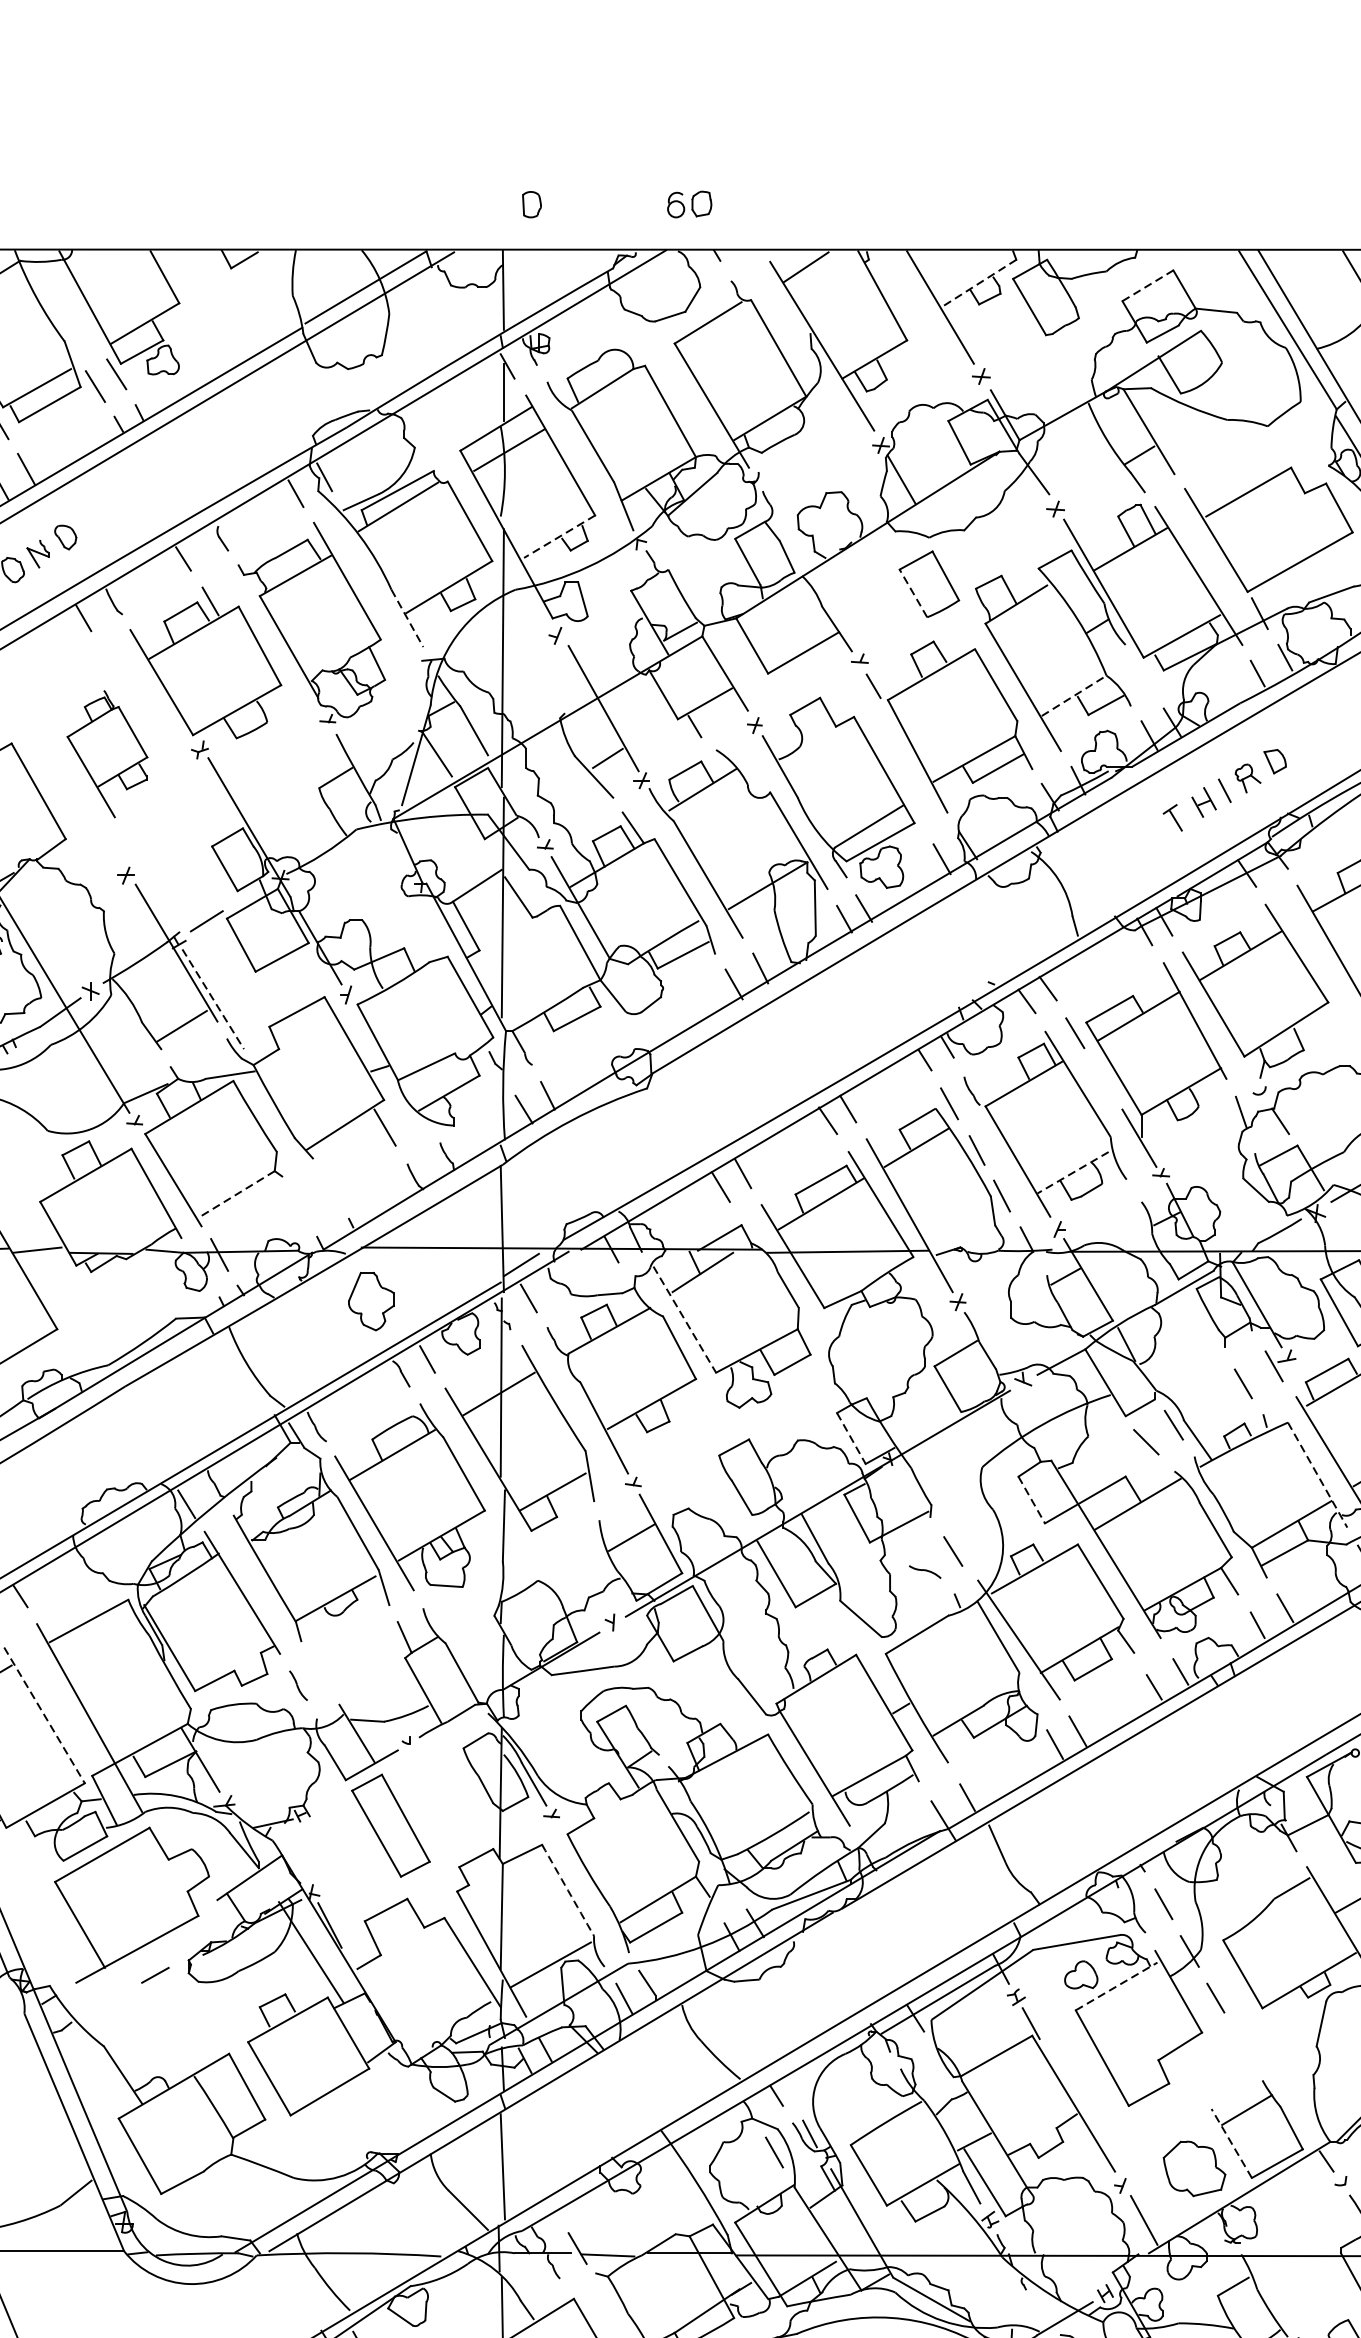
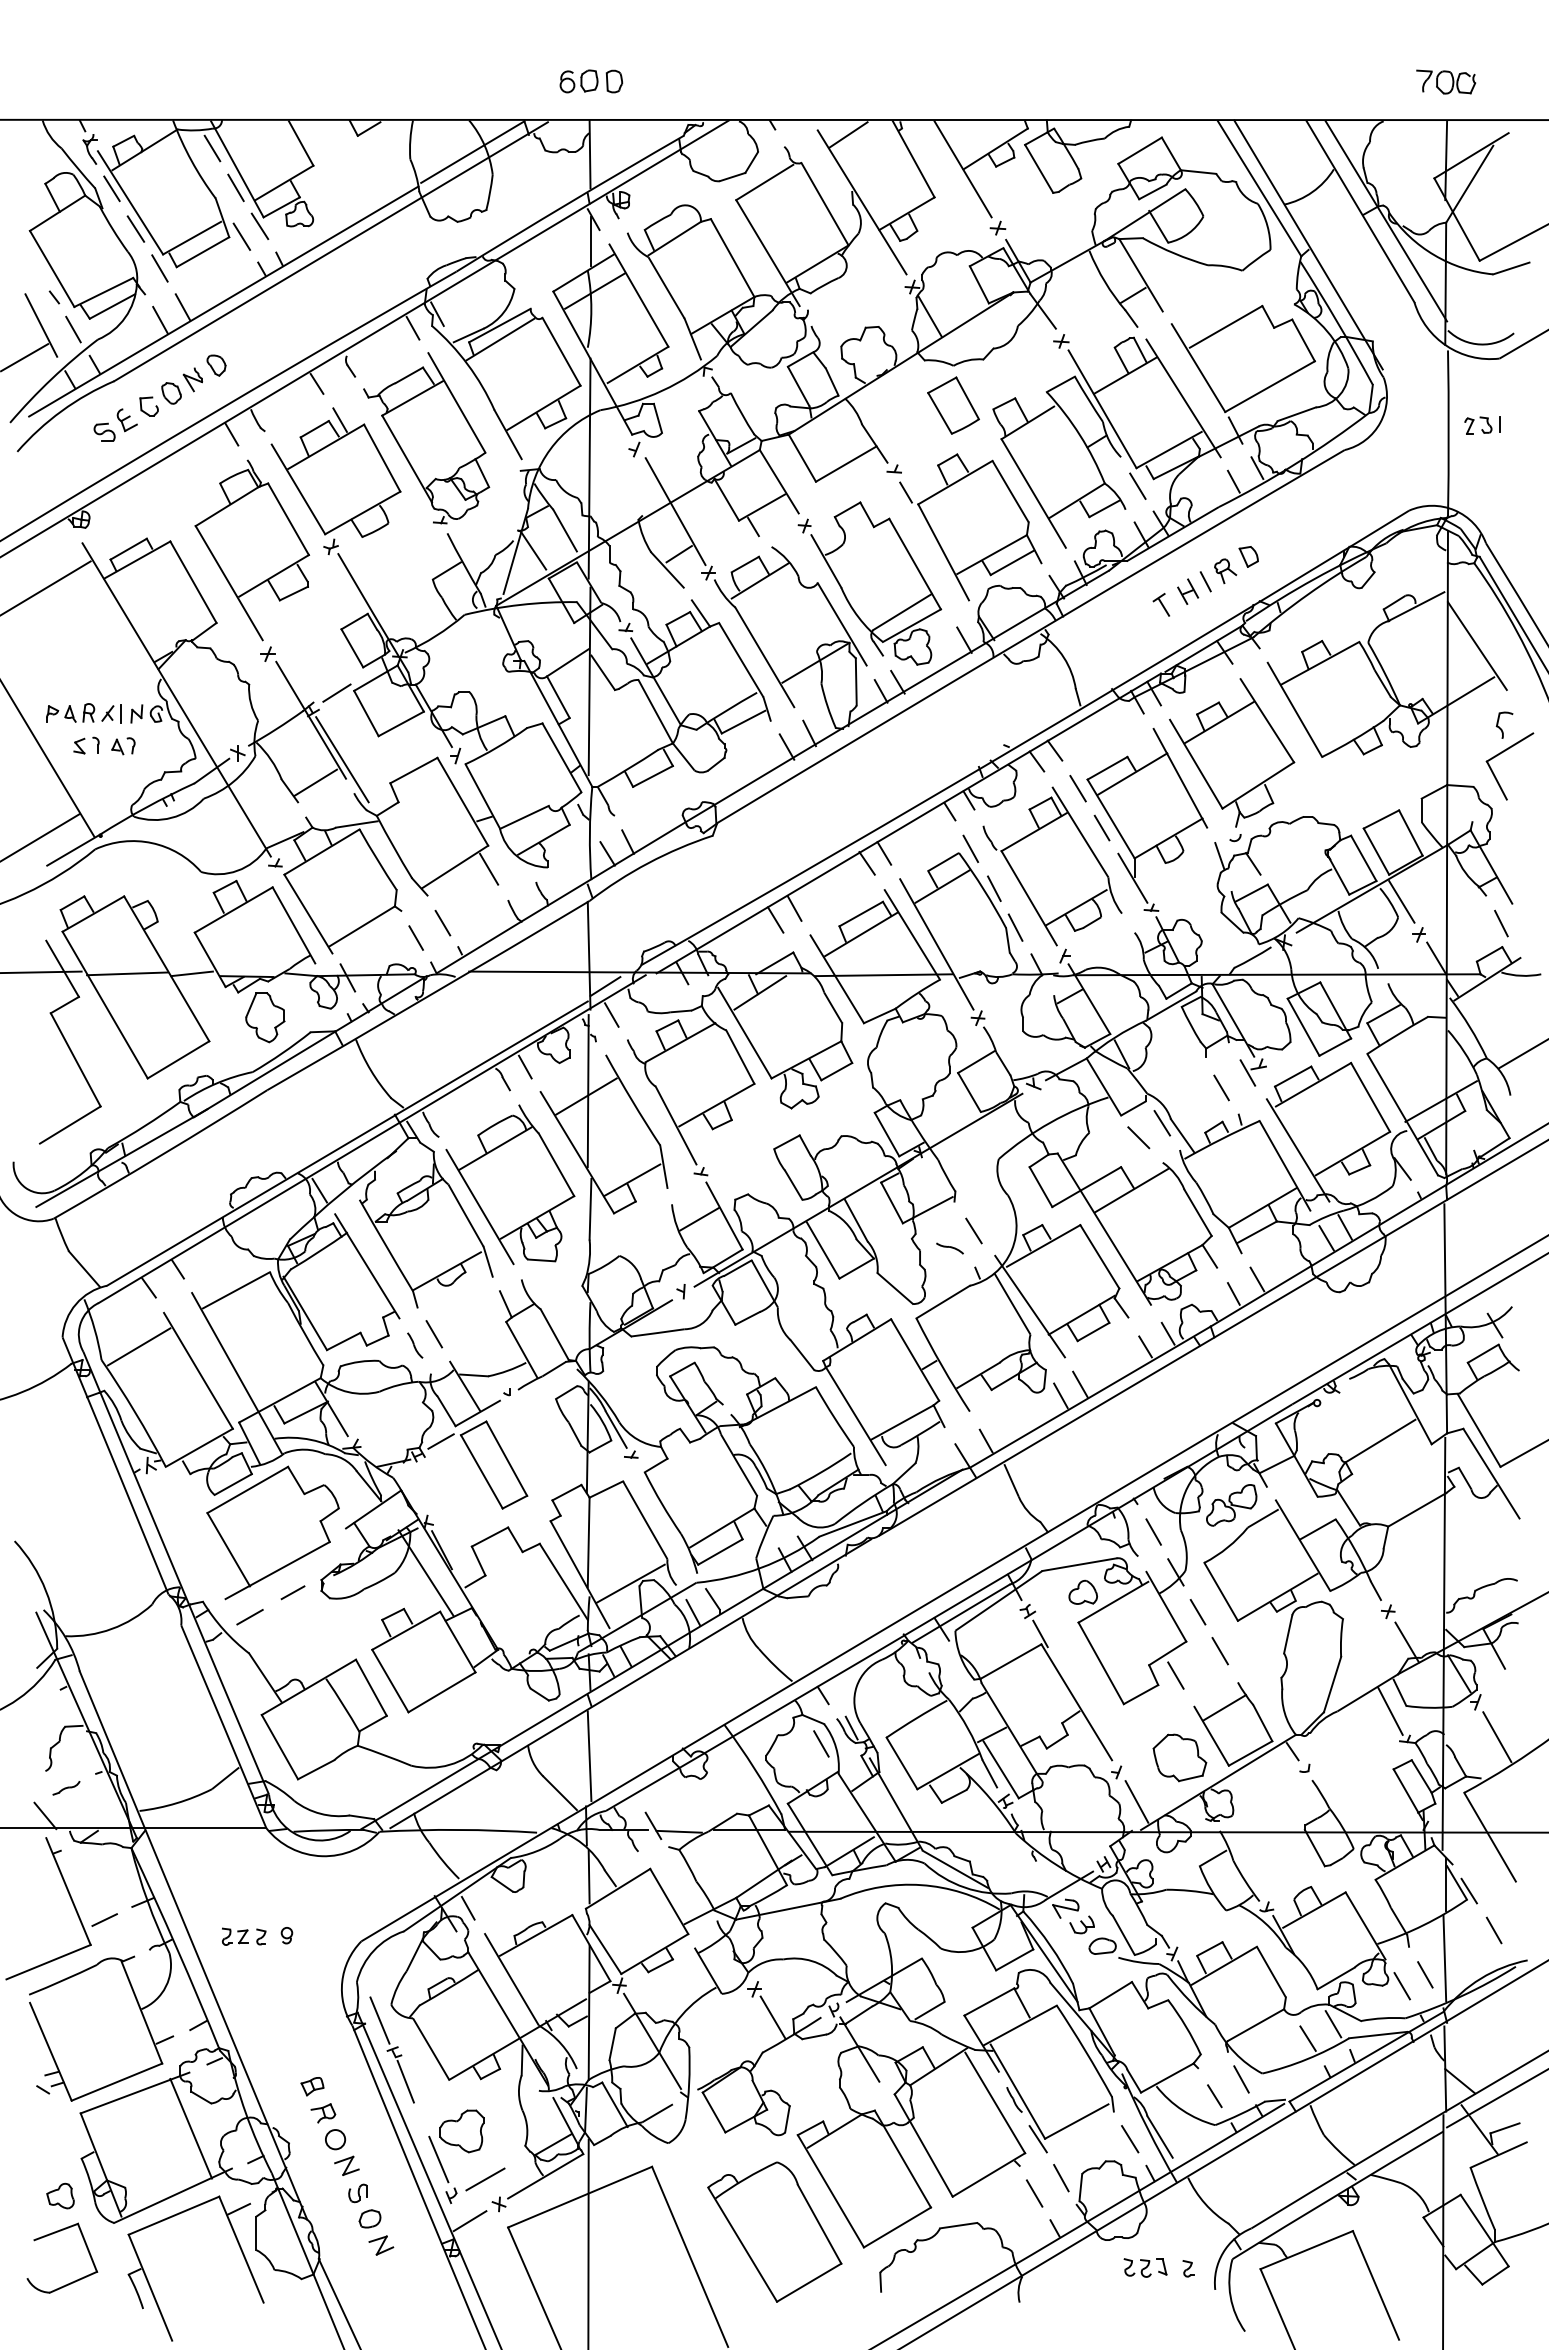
part: (689, 204) -> (578, 81), moved
line: (61, 283) -> (212, 148), added
line: (978, 284) -> (995, 149), dashed -> solid
line: (1148, 285) -> (1140, 150), dashed -> solid
line: (87, 328) -> (235, 187), added
line: (558, 537) -> (637, 365), dashed -> solid
line: (914, 593) -> (940, 413), dashed -> solid
line: (407, 618) -> (508, 434), dashed -> solid
line: (1144, 677) -> (1137, 485), added
line: (1074, 695) -> (1077, 500), dashed -> solid
part: (106, 754) -> (251, 550), size x1.67
line: (213, 1000) -> (342, 760), dashed -> solid
line: (1102, 1078) -> (1101, 827), added
line: (1072, 1173) -> (1075, 908), dashed -> solid
line: (330, 1190) -> (442, 922), added
line: (235, 1194) -> (361, 926), dashed -> solid
line: (298, 1207) -> (415, 937), added
part: (371, 1301) -> (265, 1017), moved
line: (684, 1320) -> (744, 1033), dashed -> solid
line: (851, 1438) -> (887, 1134), dashed -> solid
line: (1318, 1475) -> (1285, 1166), dashed -> solid
line: (1031, 1500) -> (1040, 1187), dashed -> solid
line: (321, 1672) -> (434, 1334), added
line: (44, 1716) -> (198, 1371), dashed -> solid
line: (328, 1798) -> (440, 1441), added
part: (1254, 1873) -> (1231, 1505), added
arc: (568, 1890) -> (645, 1520), dashed -> solid
line: (1116, 1986) -> (1113, 1602), dashed -> solid
line: (104, 2003) -> (249, 1616), added
line: (1240, 2044) -> (1219, 1651), added
line: (1189, 2072) -> (1175, 1675), added
line: (1231, 2142) -> (1211, 1735), dashed -> solid

